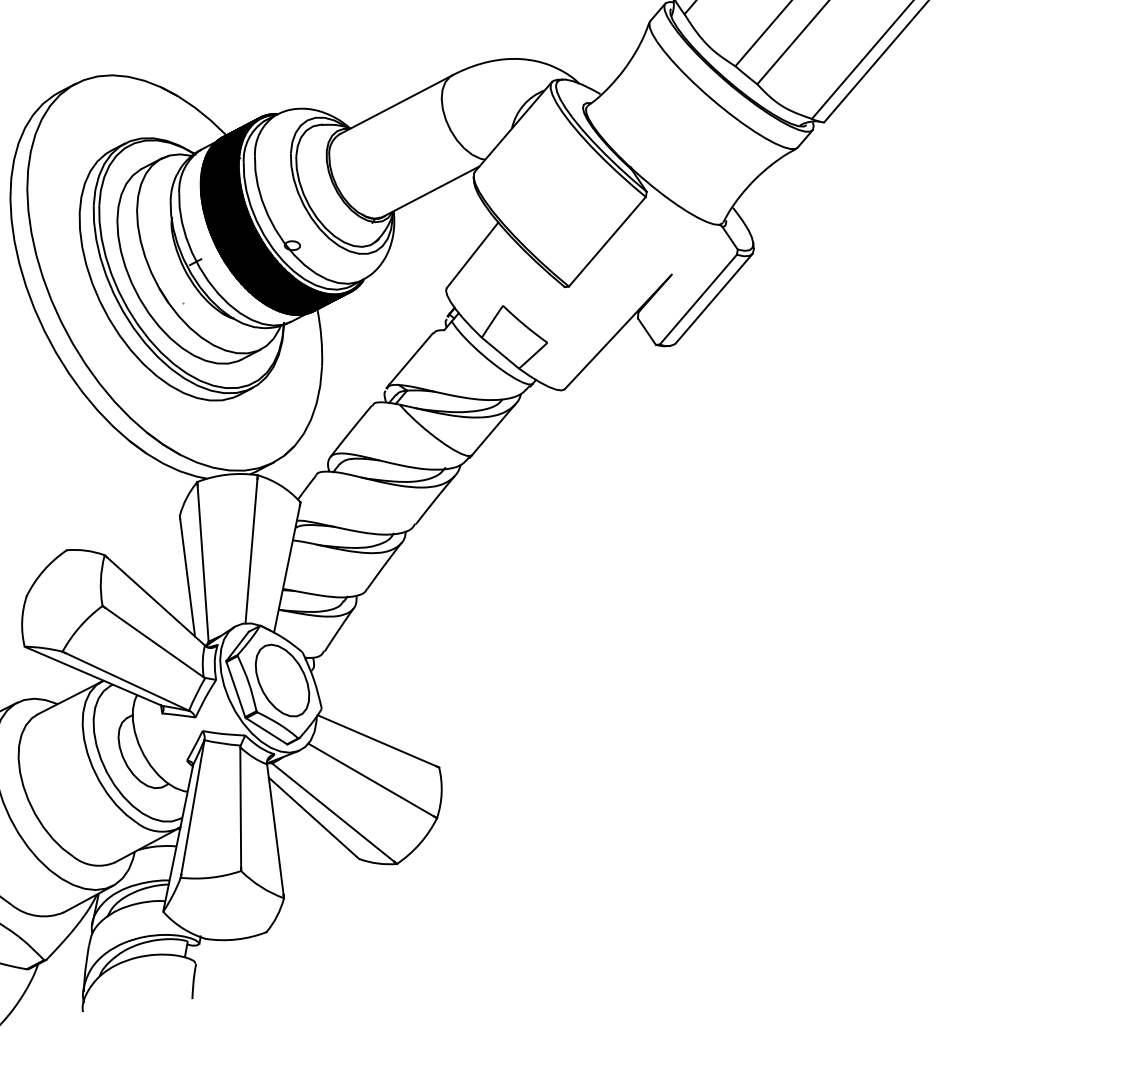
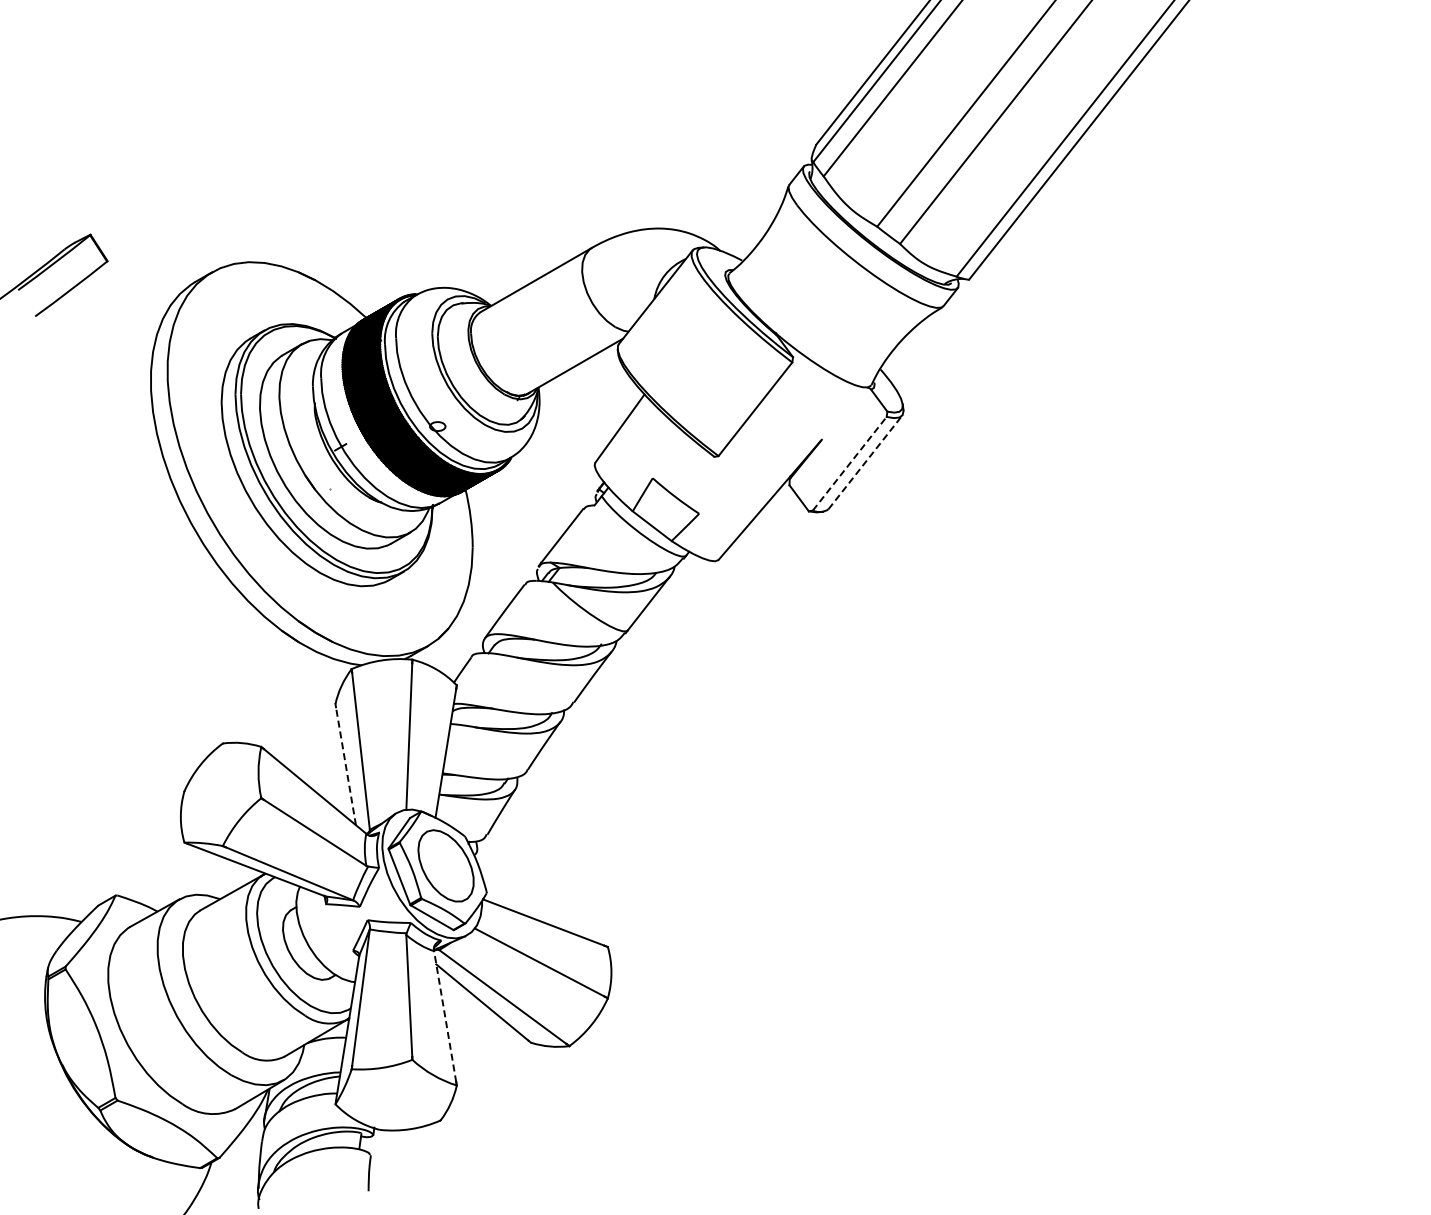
line: (714, 298) -> (865, 462), solid -> dashed
line: (698, 299) -> (849, 463), solid -> dashed
line: (187, 578) -> (345, 766), solid -> dashed
line: (275, 829) -> (445, 1016), solid -> dashed

